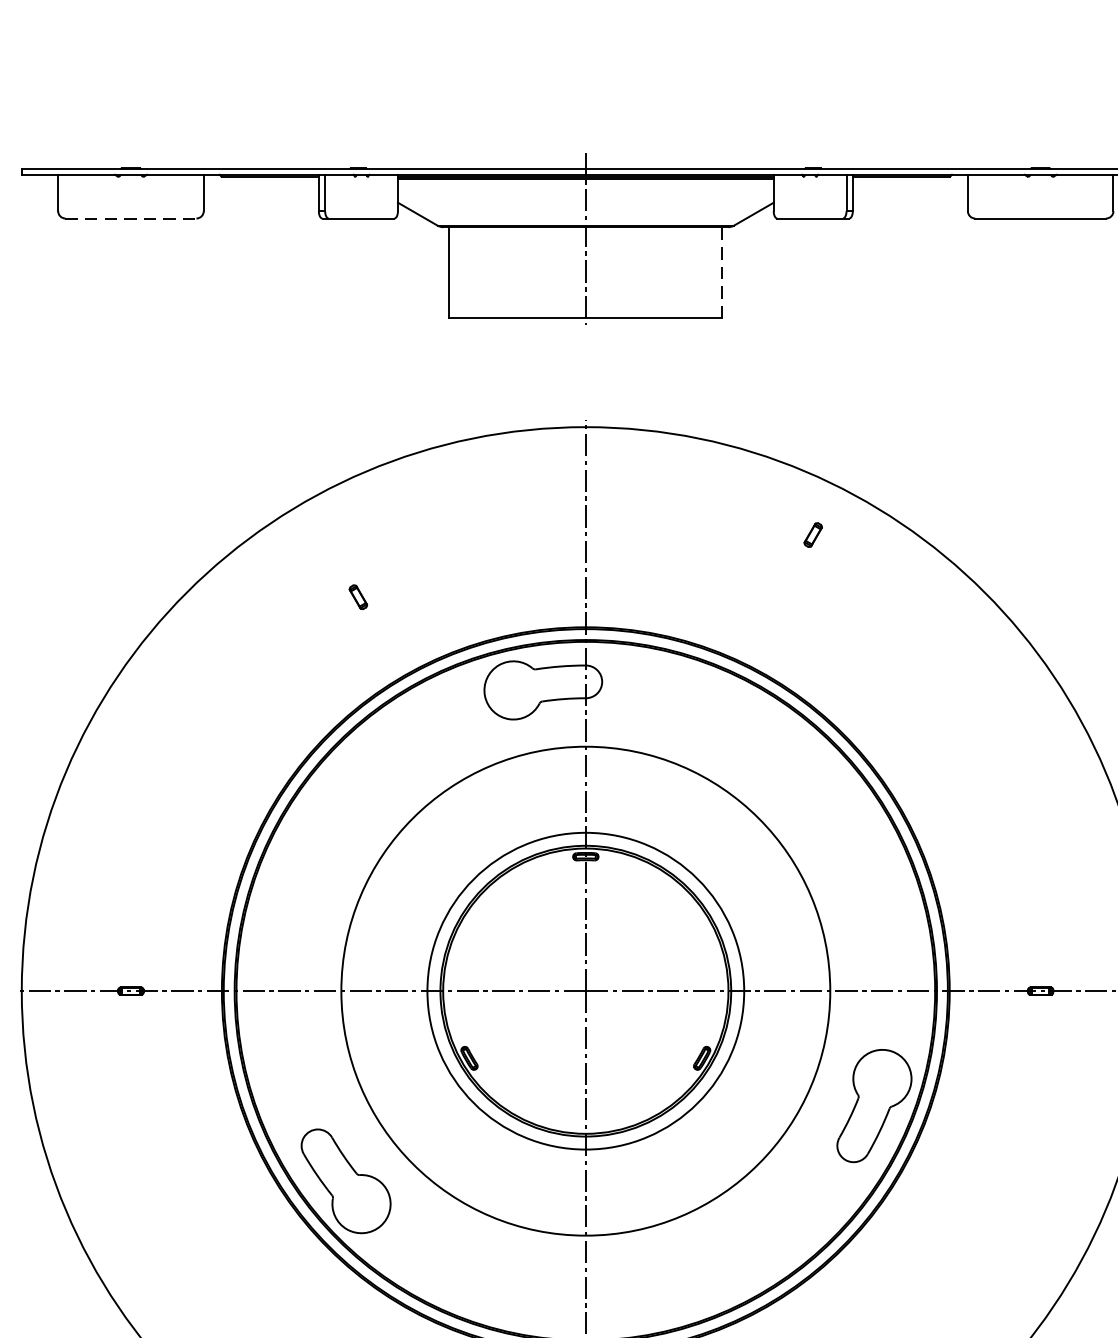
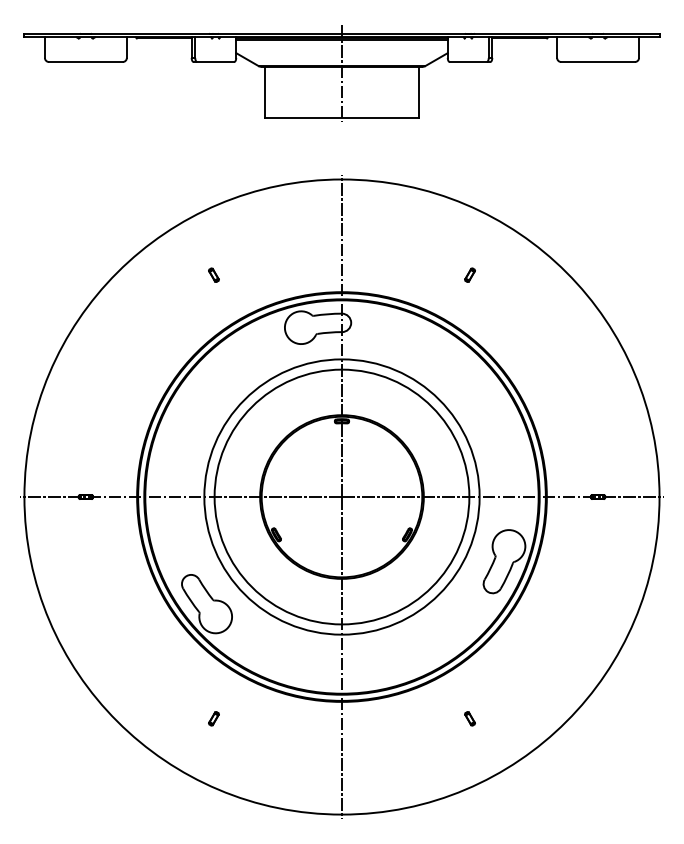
line: (130, 219) -> (85, 62), dashed -> solid
line: (721, 272) -> (418, 92), dashed -> solid
part: (812, 533) -> (469, 274), moved
circle: (584, 990) -> (341, 496), size x1.43

